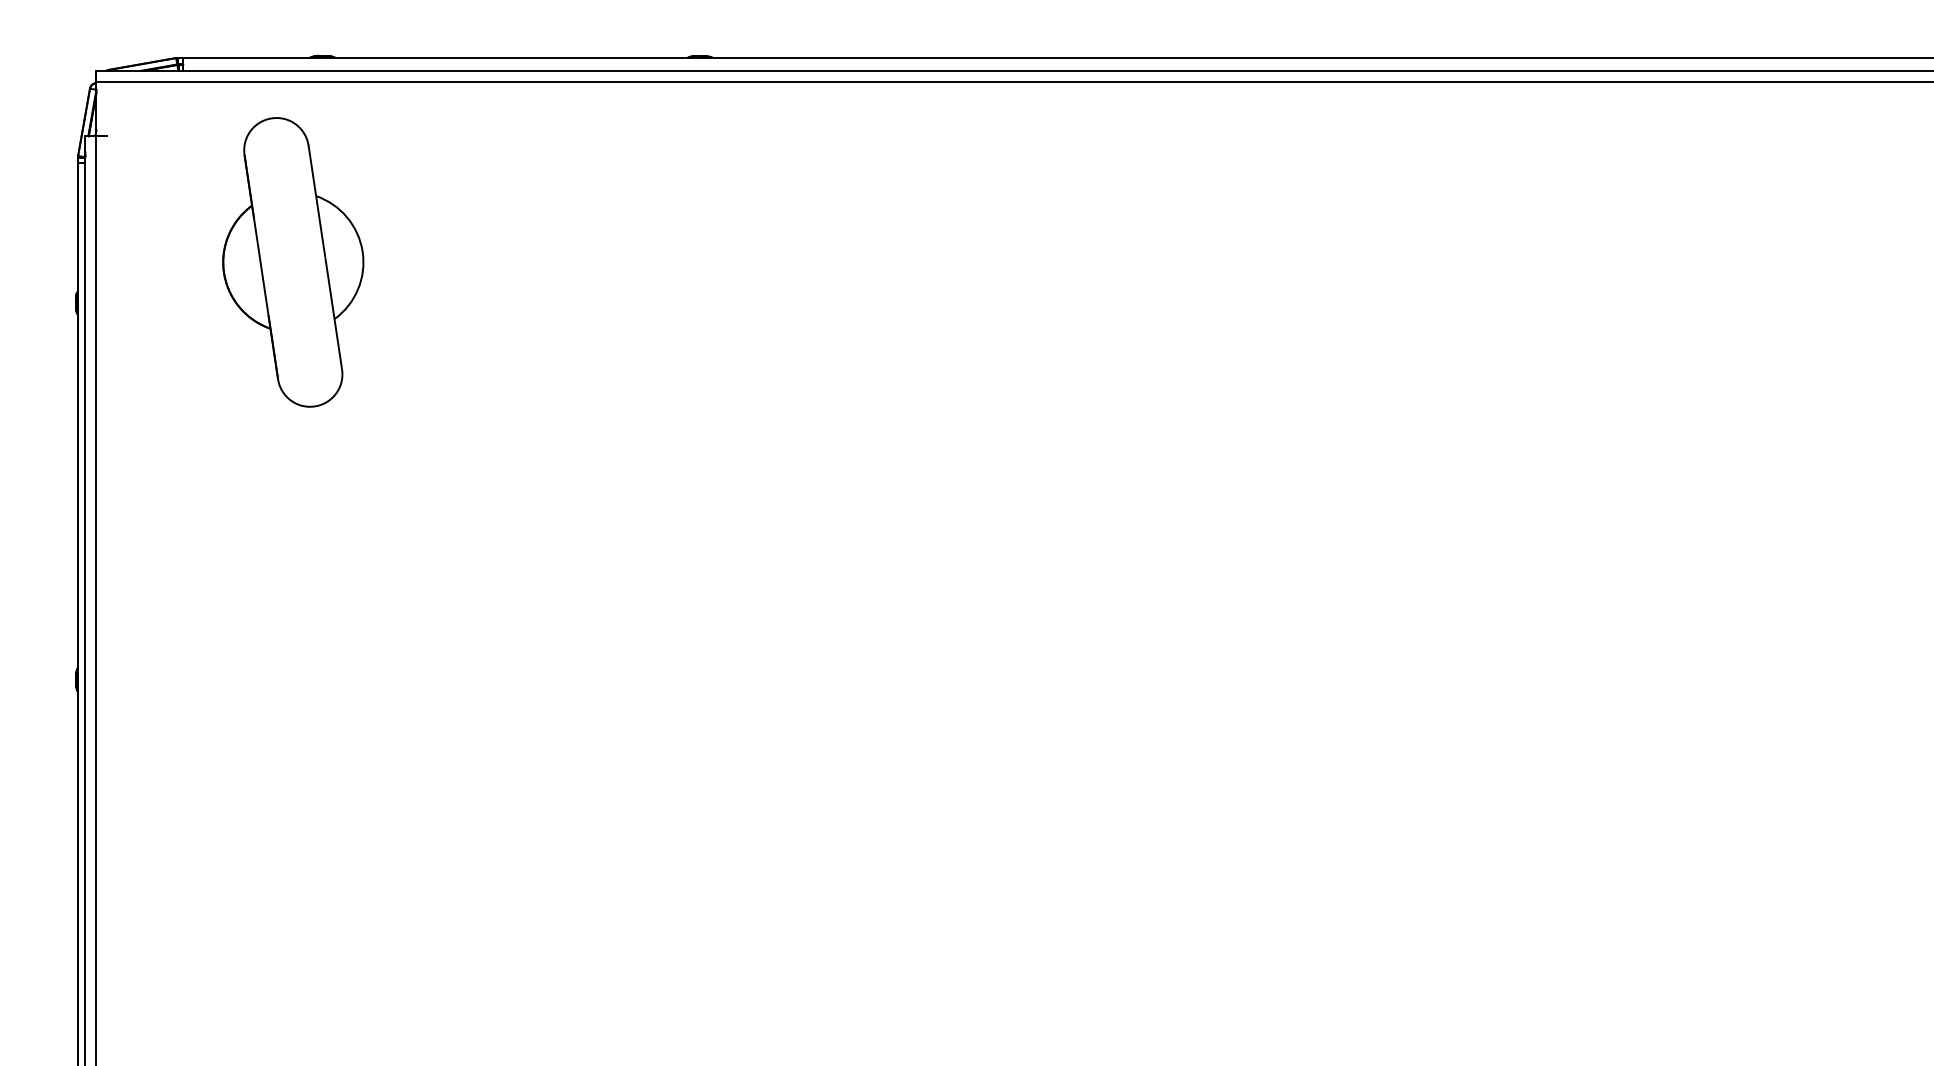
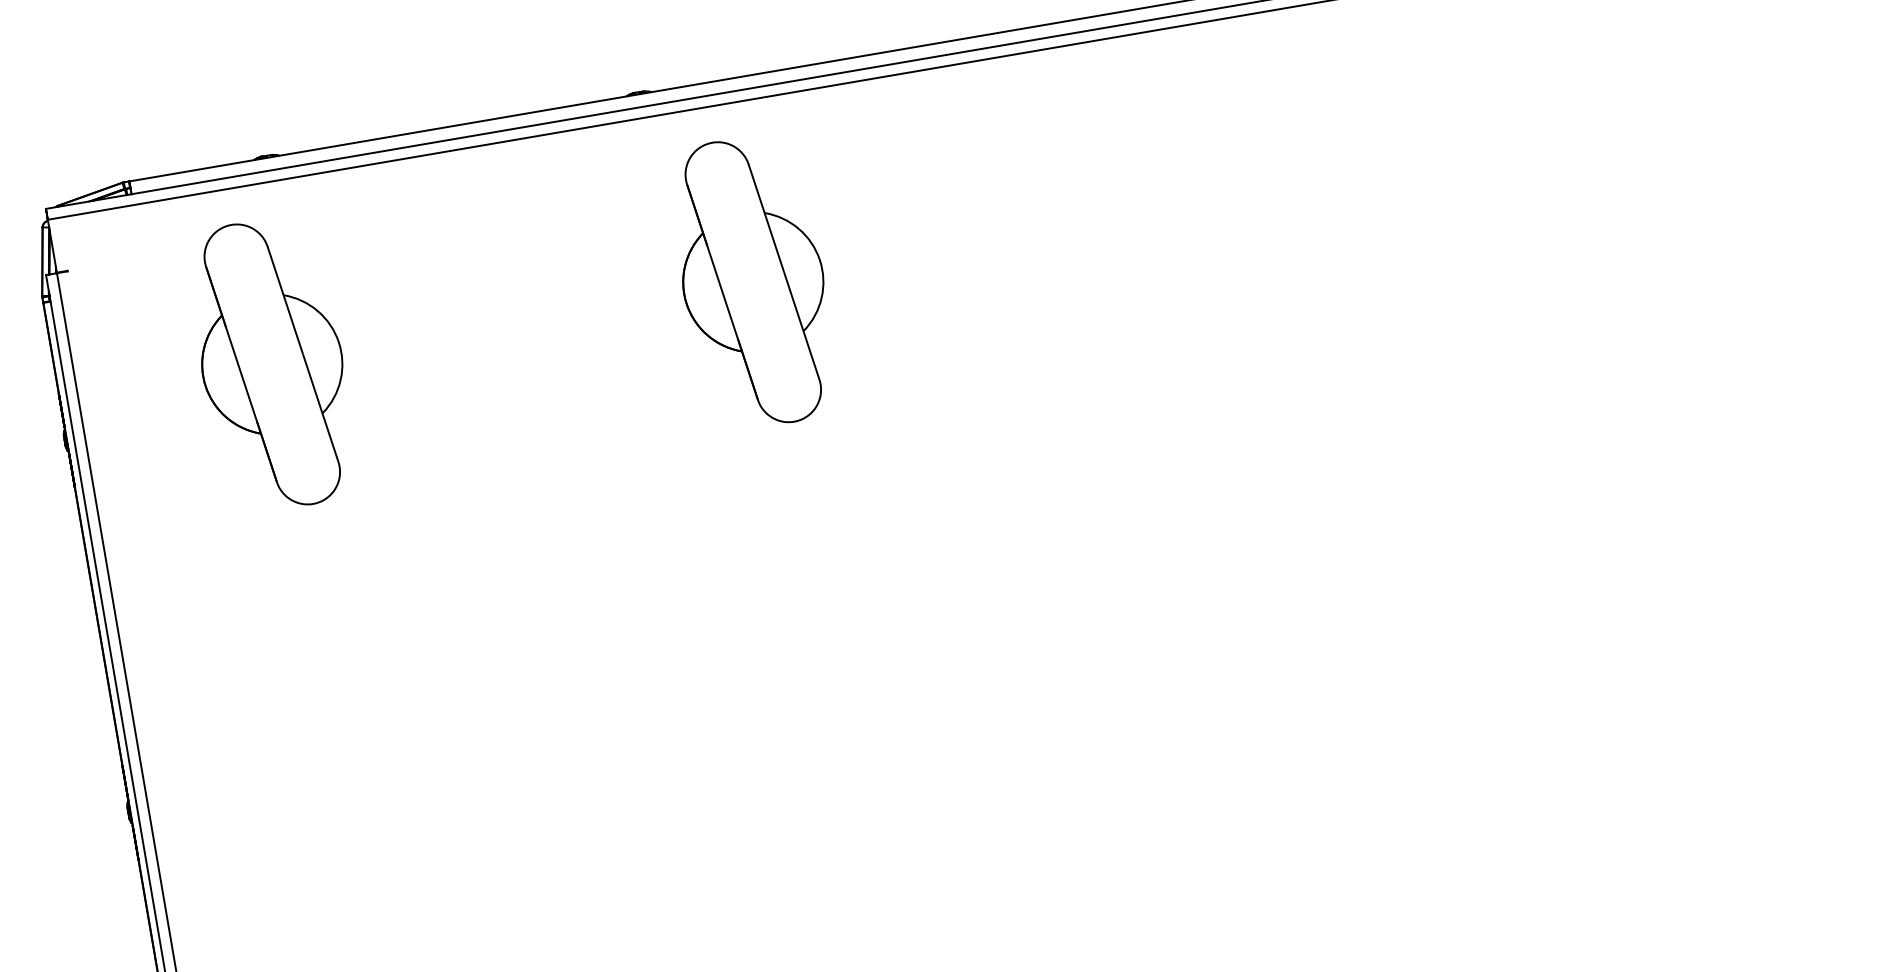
part: (781, 262) -> (753, 282), added

